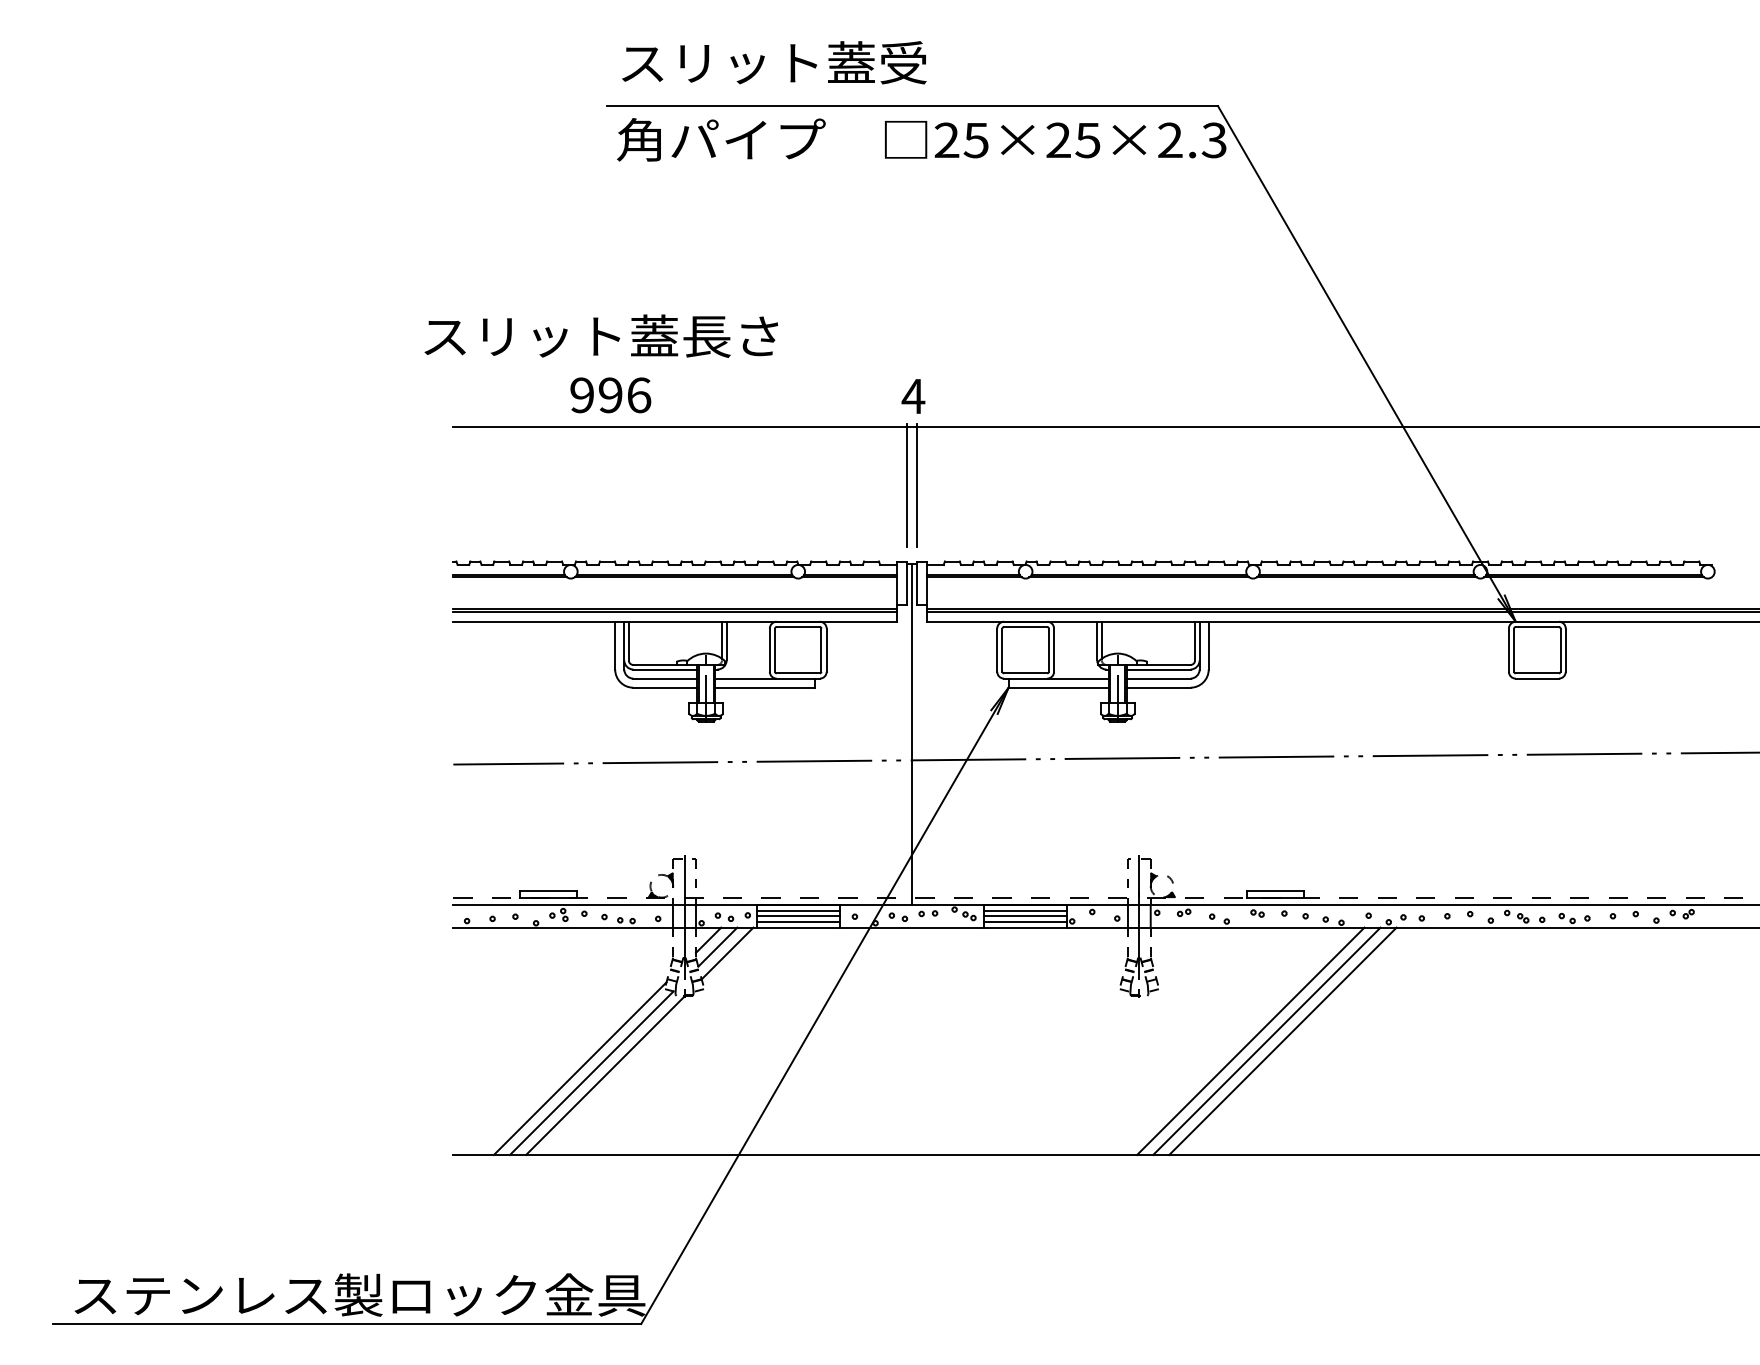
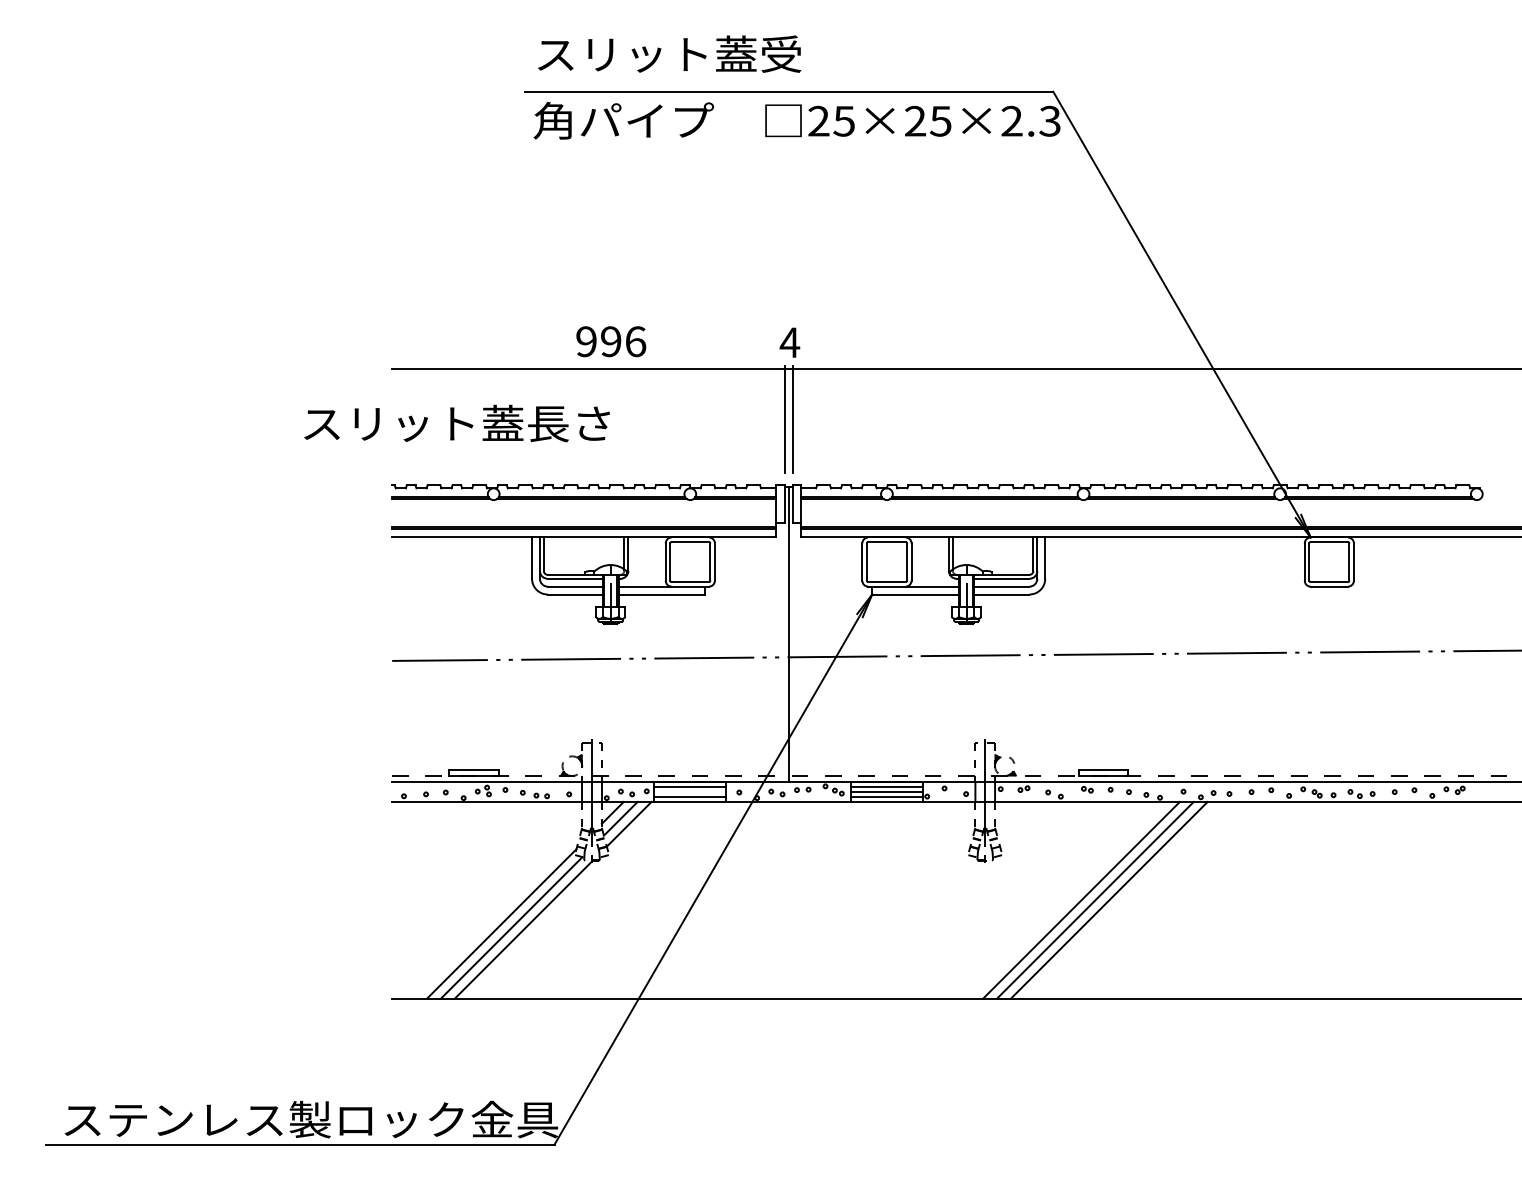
text: (600, 336) -> (456, 423), moved
text: (611, 395) -> (611, 341), moved
line: (798, 916) -> (690, 792), removed

